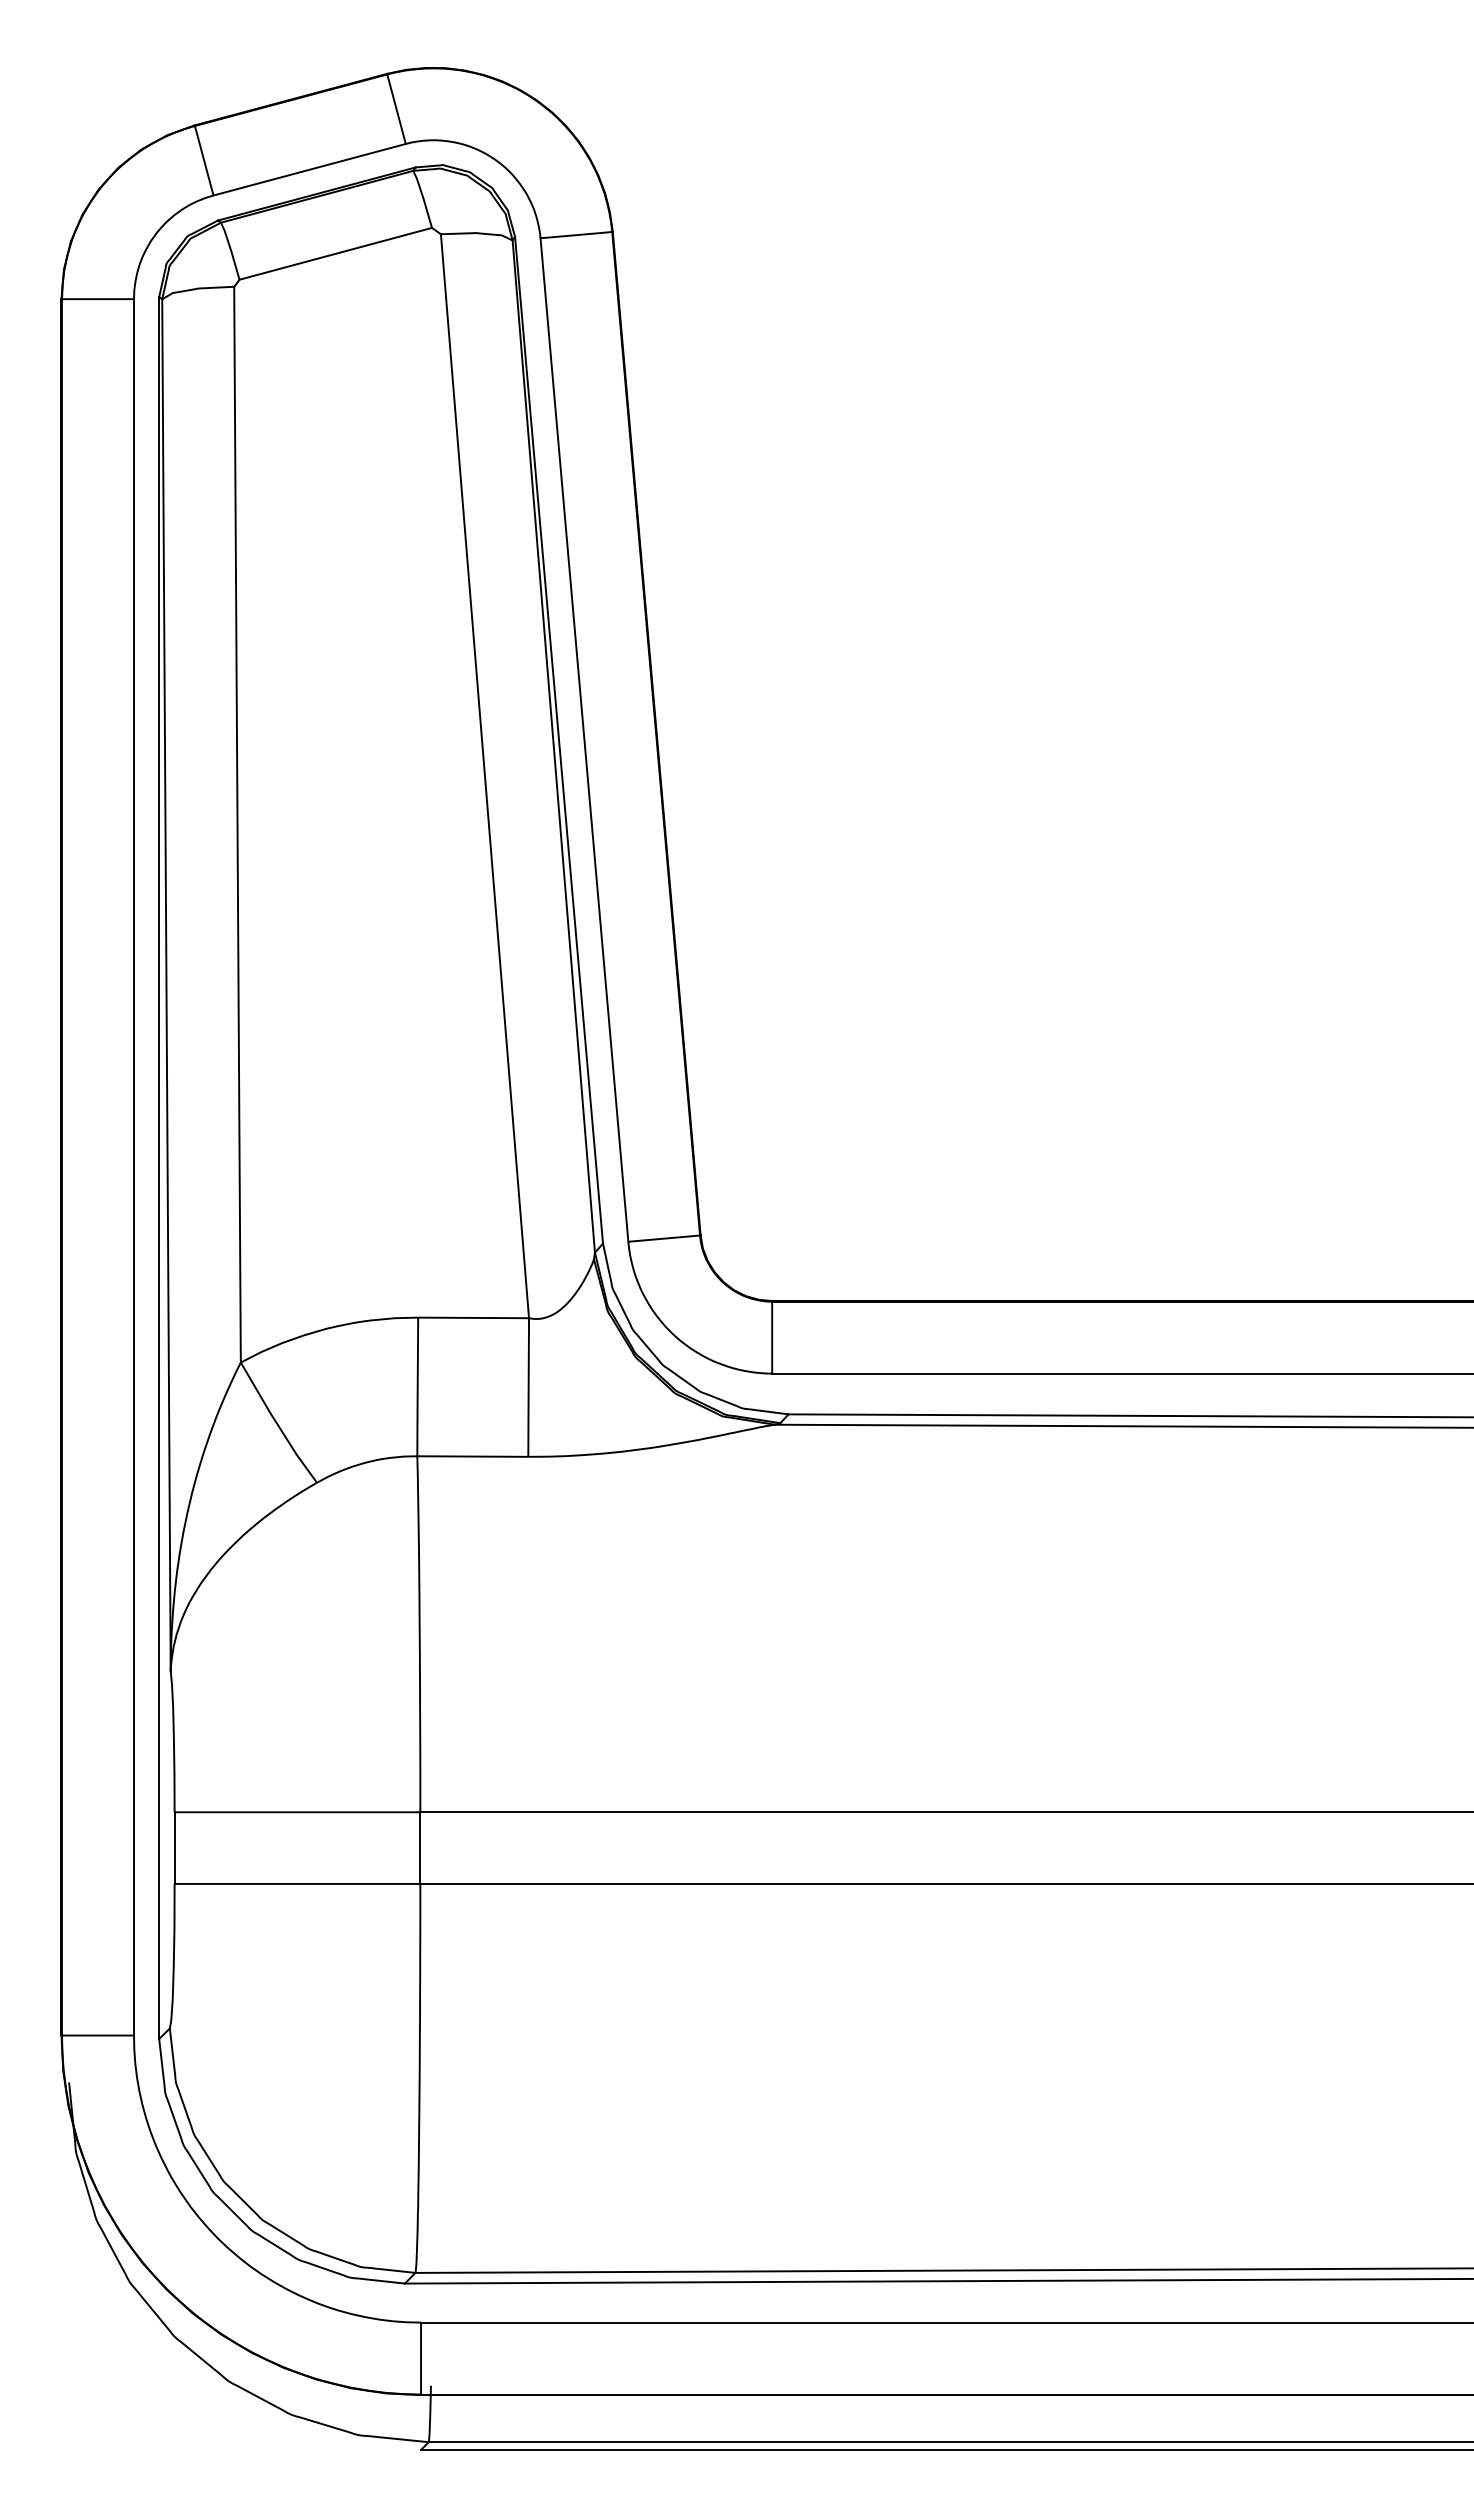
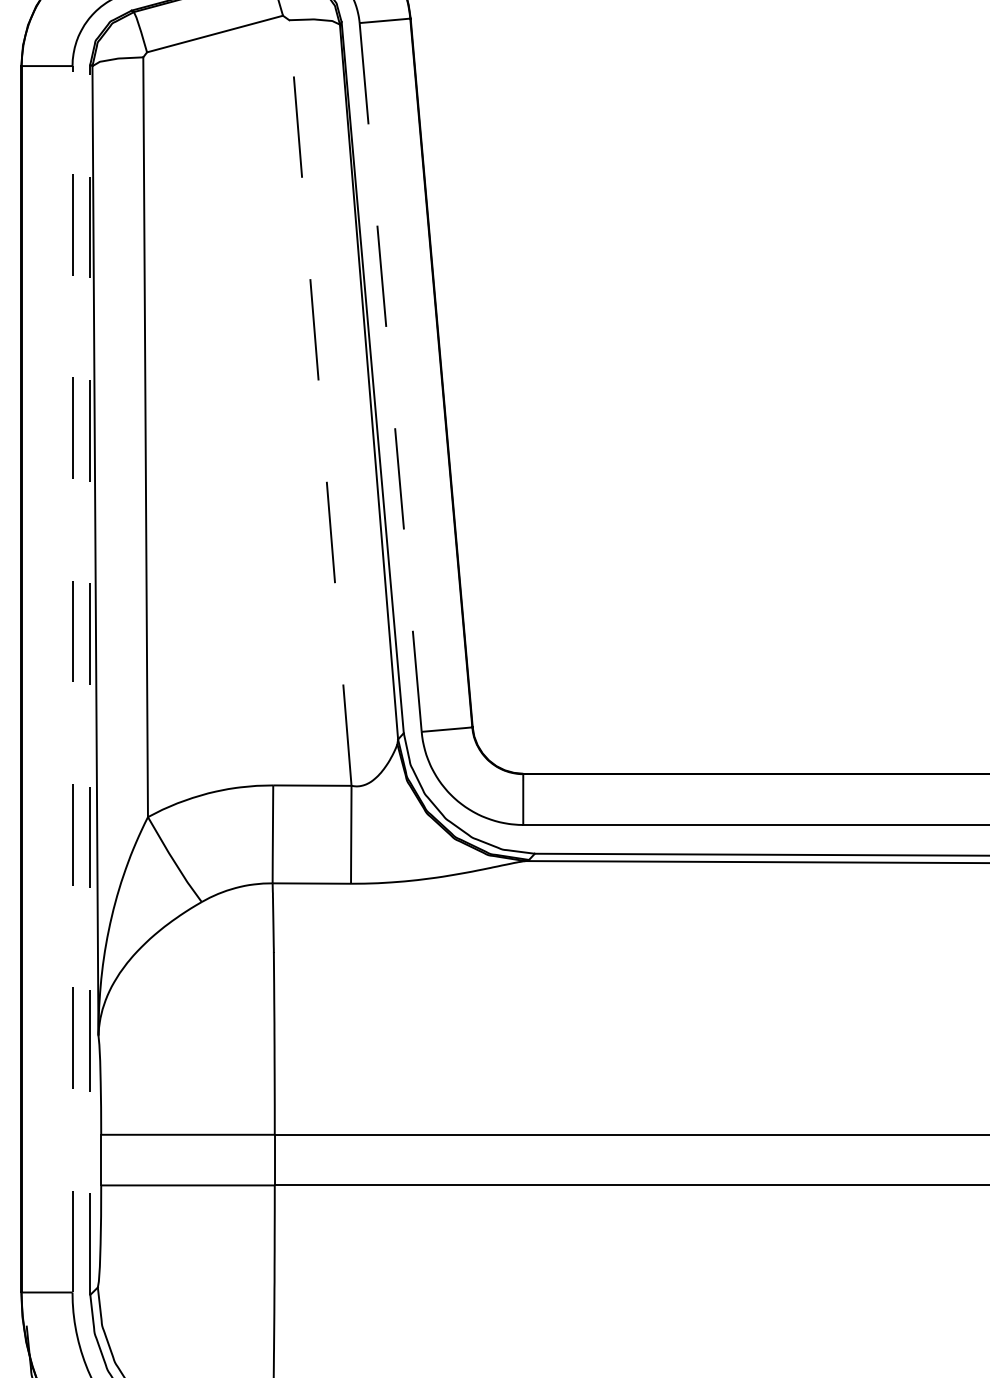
line: (584, 740) -> (390, 377), solid -> dashed
line: (484, 776) -> (320, 403), solid -> dashed
line: (134, 1166) -> (72, 678), solid -> dashed
line: (159, 1168) -> (90, 680), solid -> dashed

